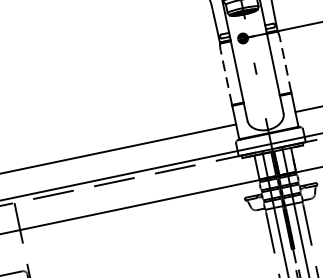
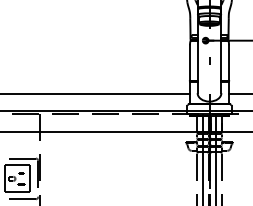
line: (286, 65) -> (229, 63), dashed -> solid
line: (225, 78) -> (189, 63), dashed -> solid

